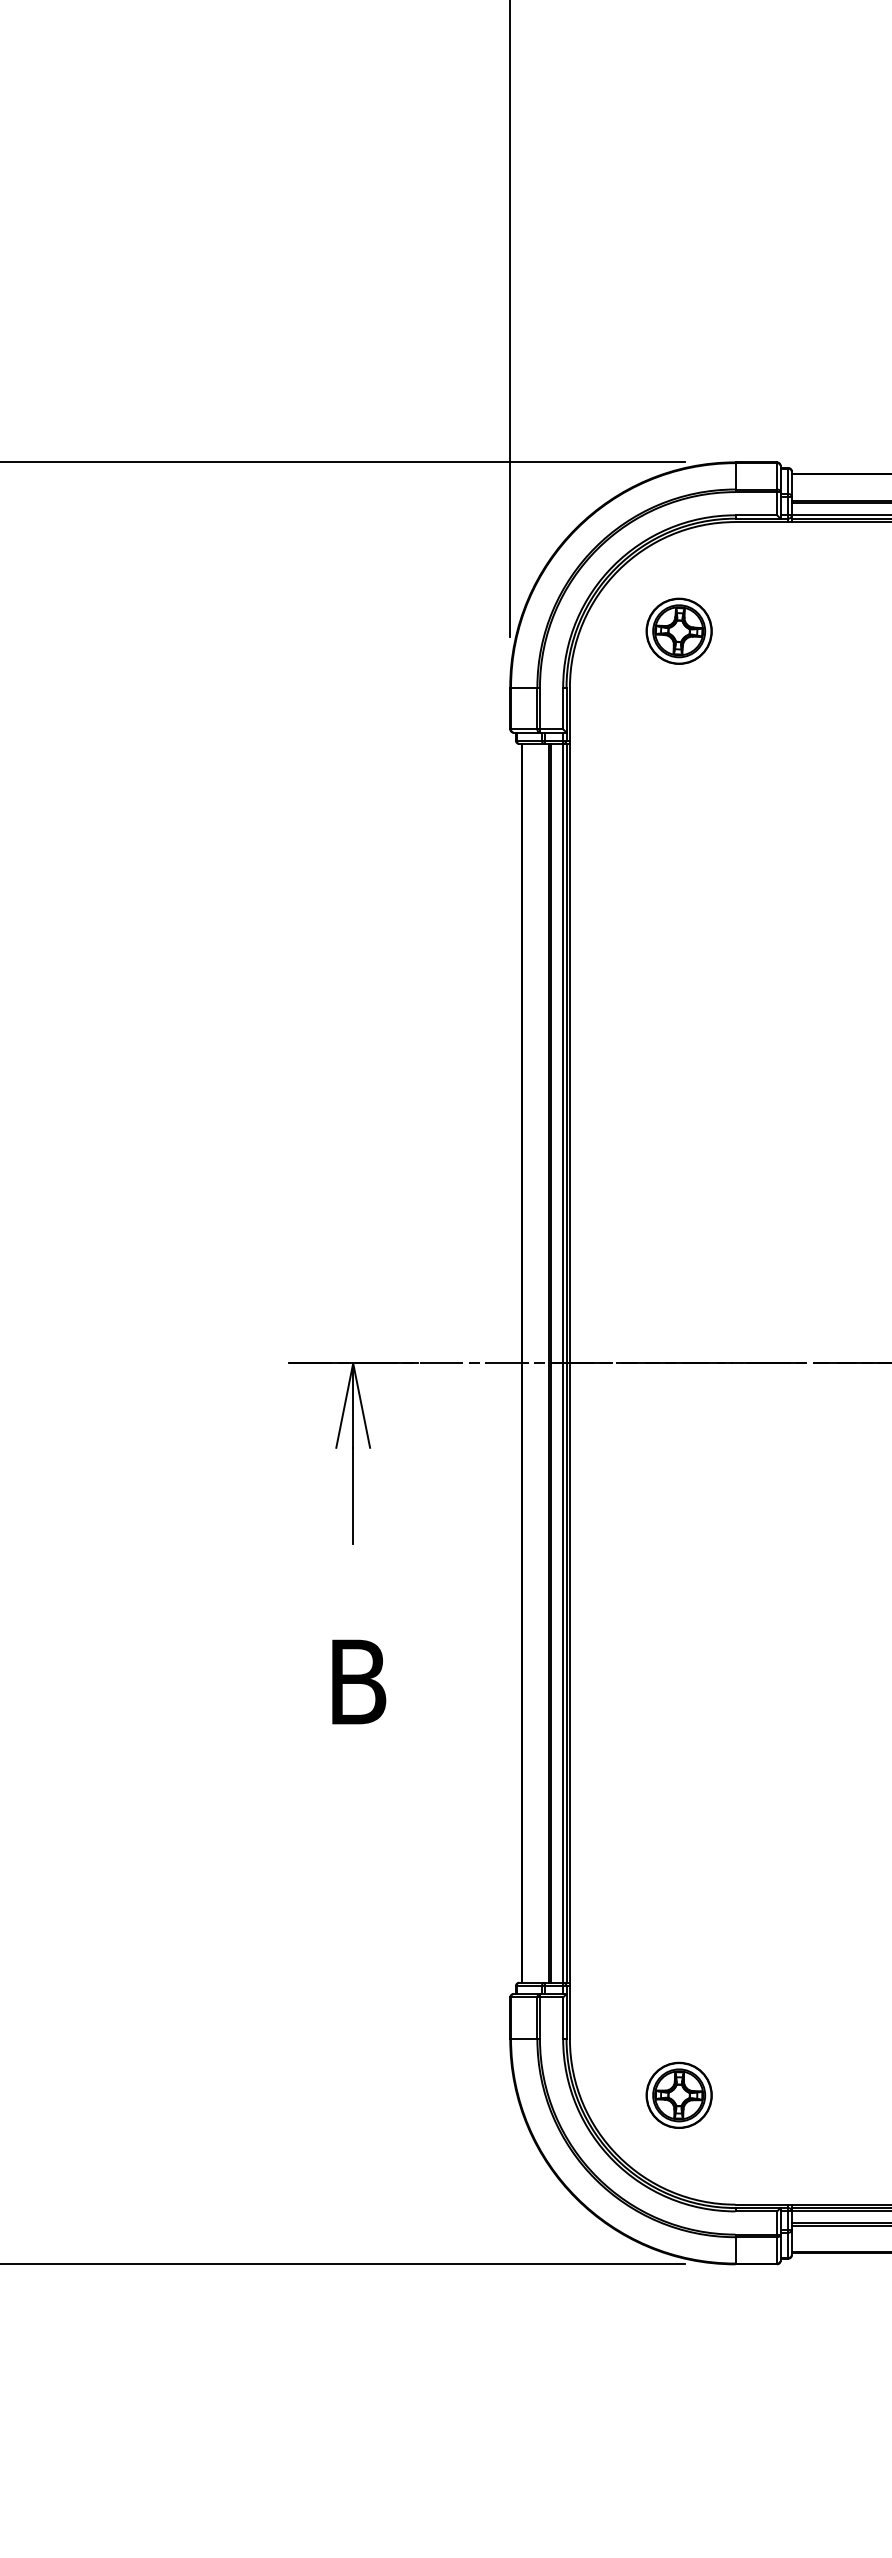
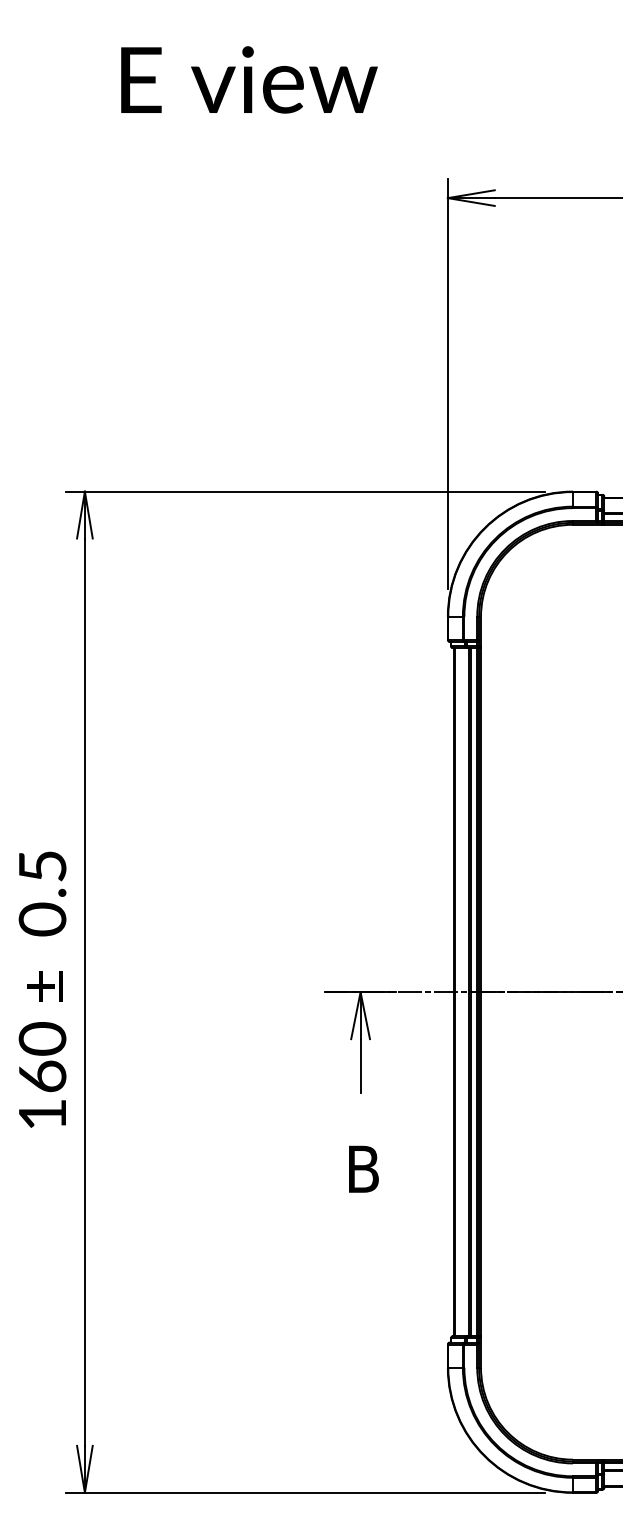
part: (678, 631) -> (541, 585), removed
part: (678, 2094) -> (541, 1398), removed

